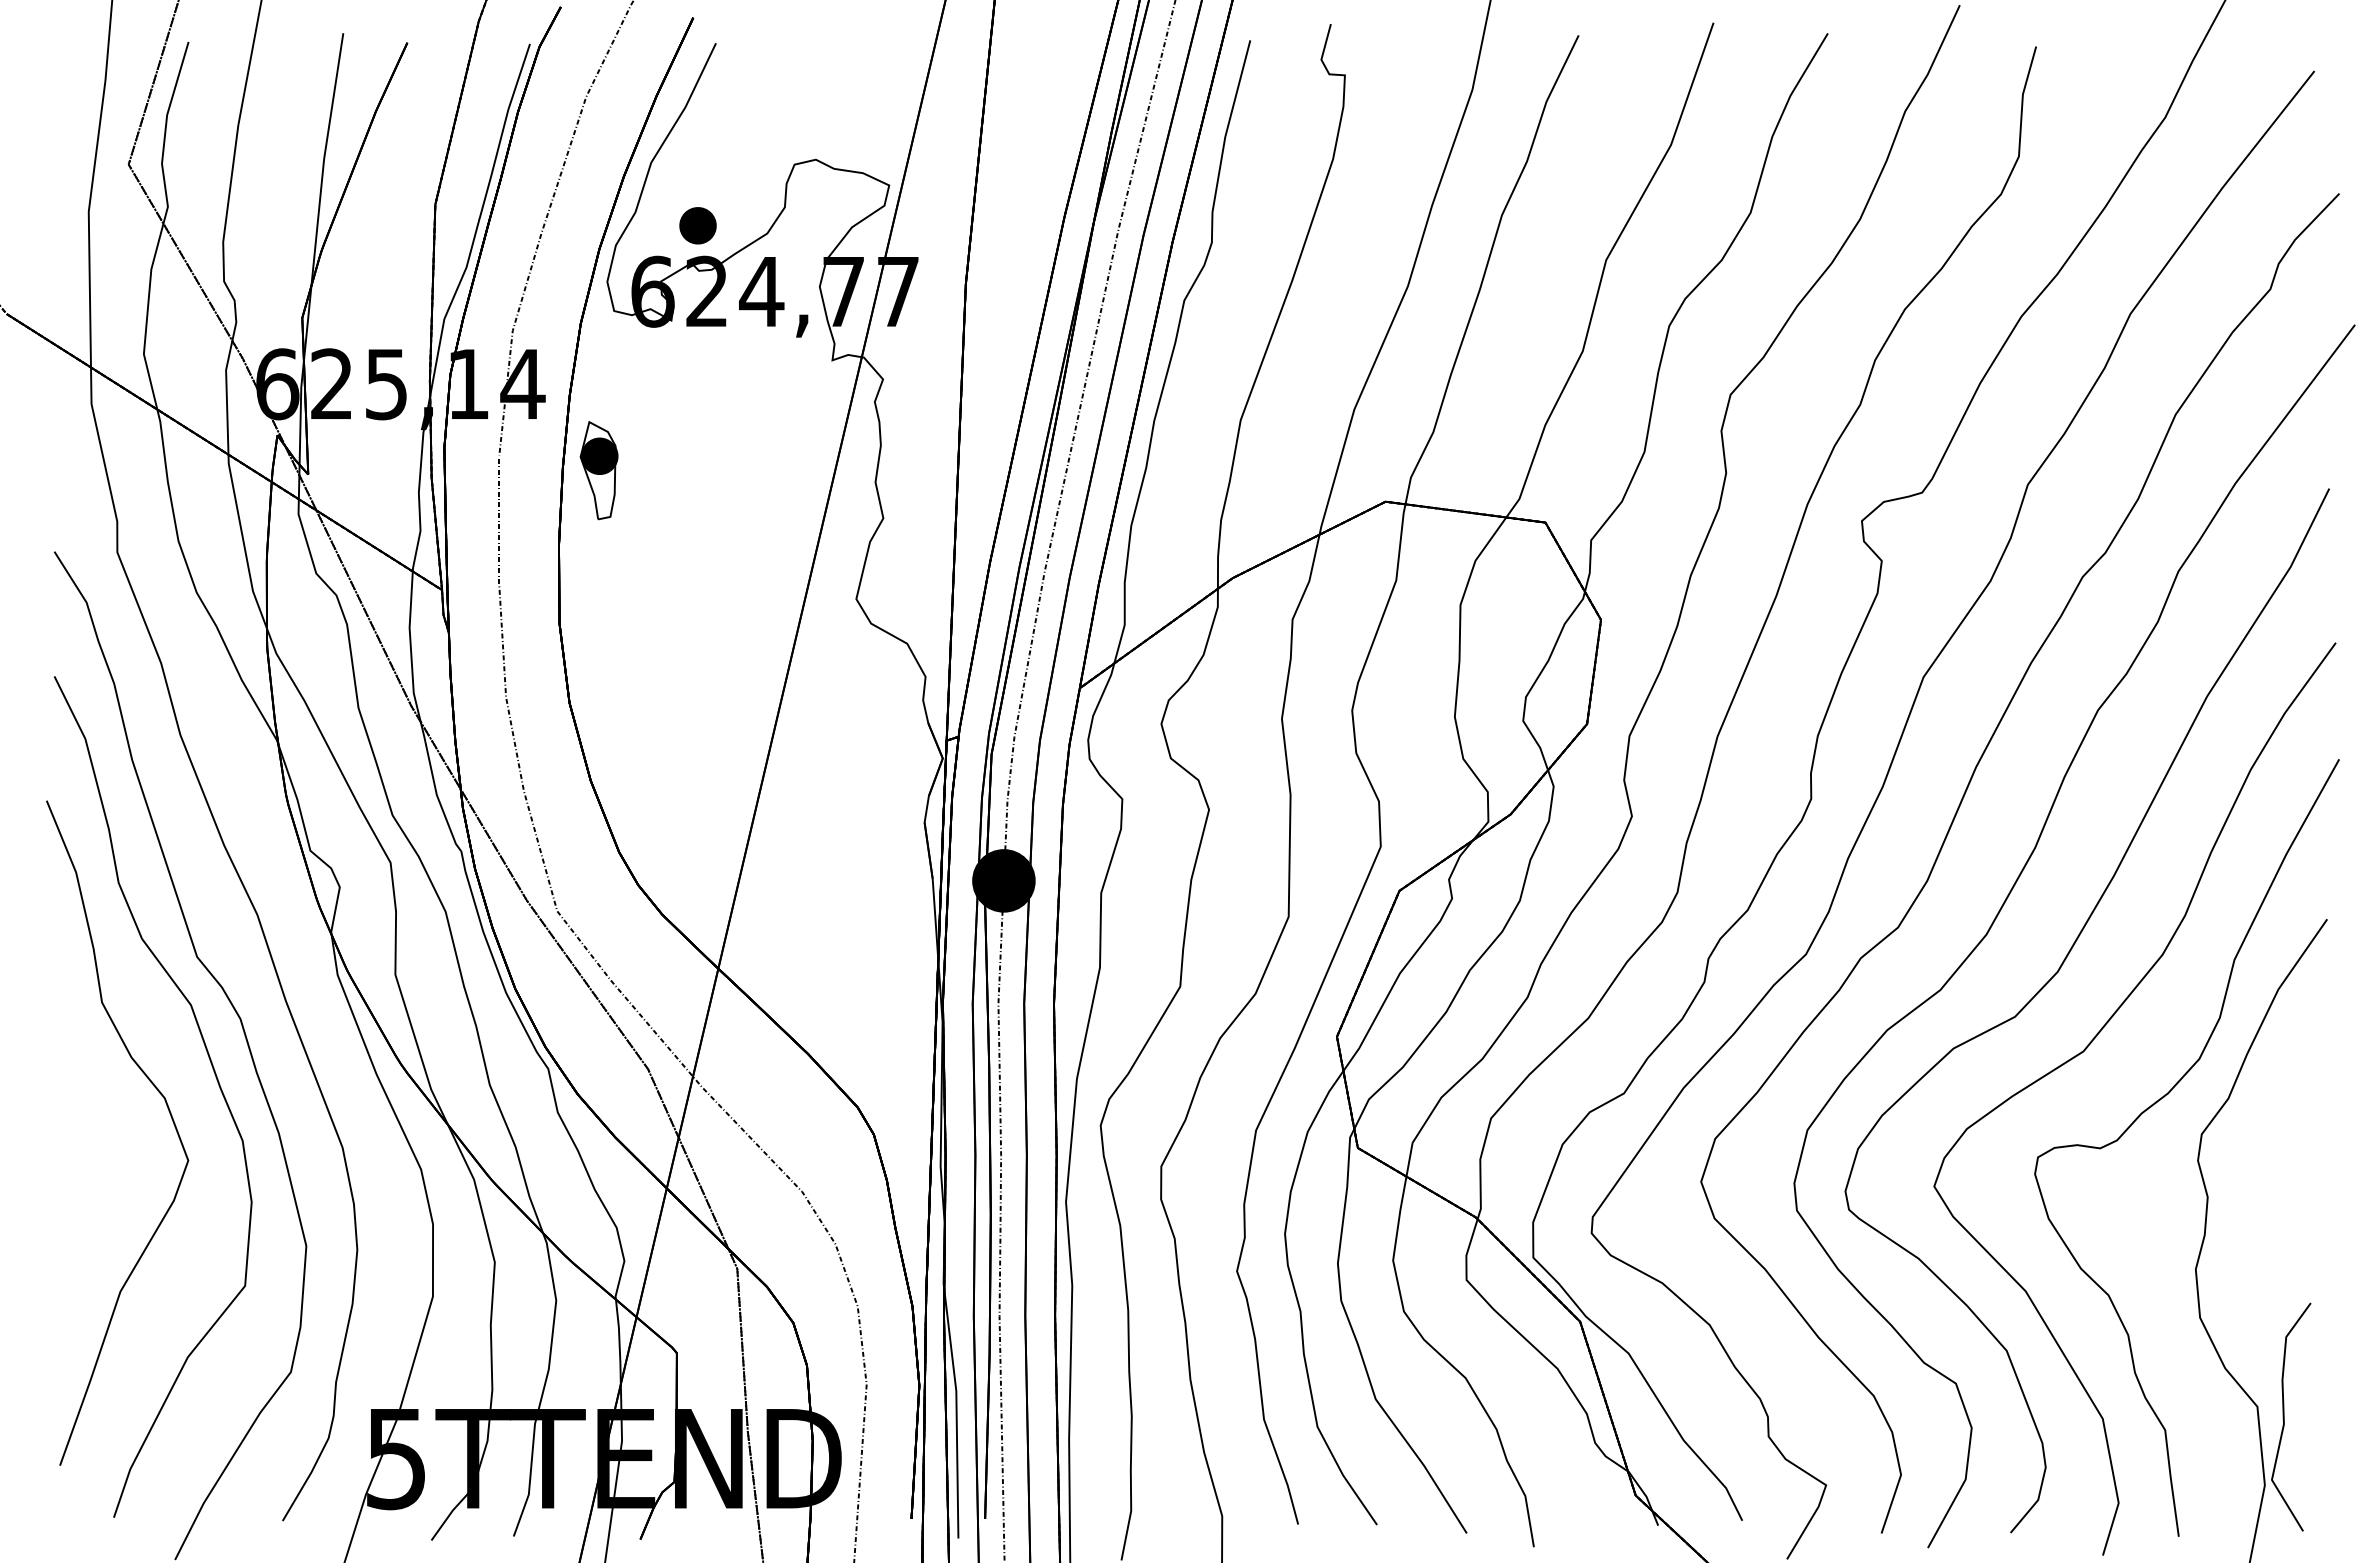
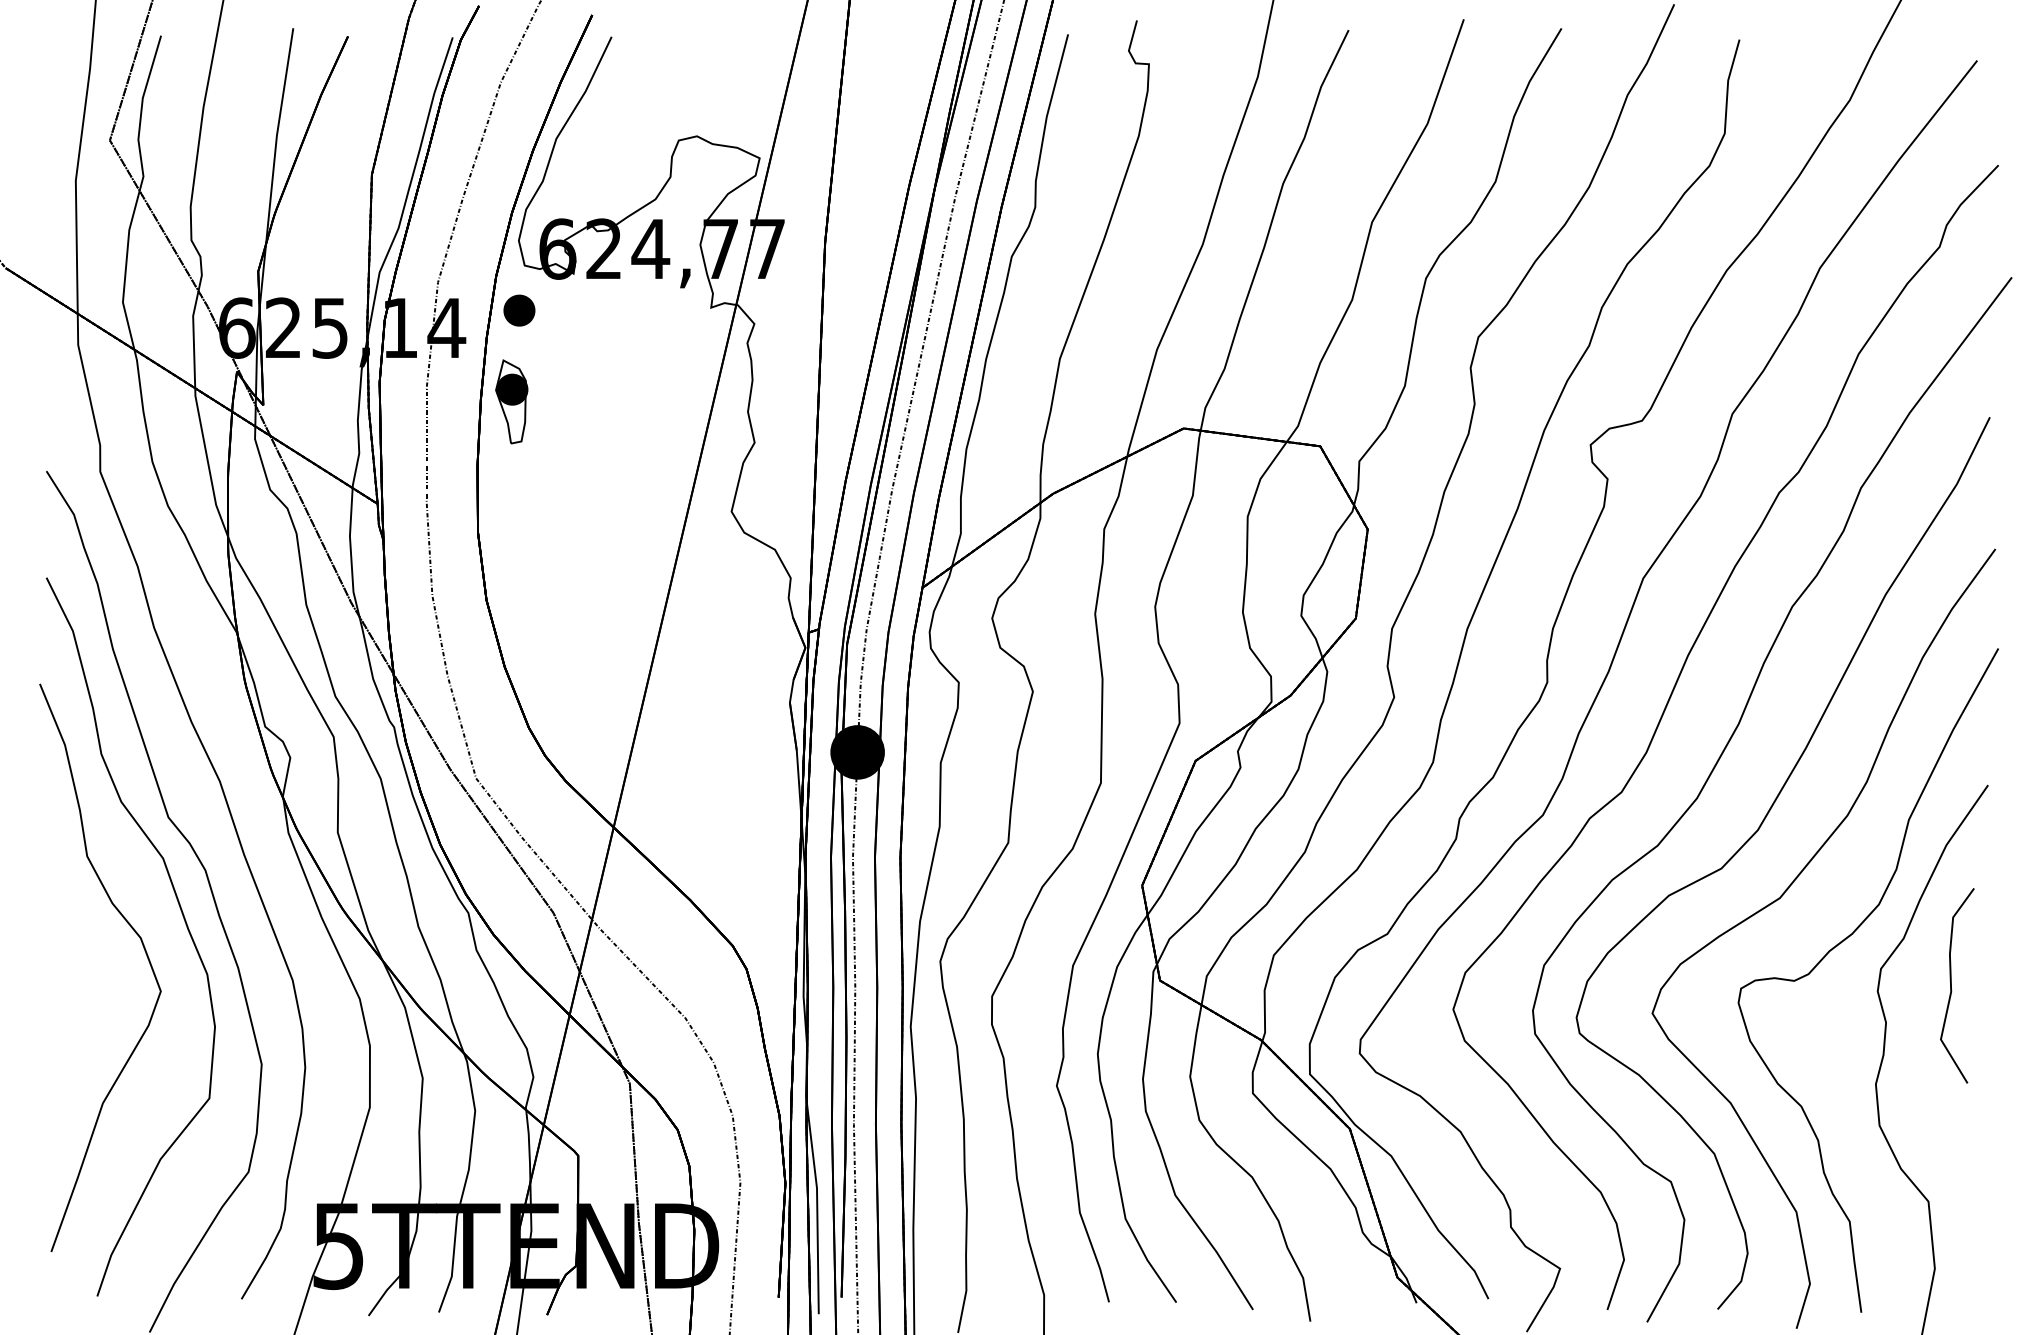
part: (697, 225) -> (518, 310), moved
curve: (2284, 1416) -> (1951, 985), moved

